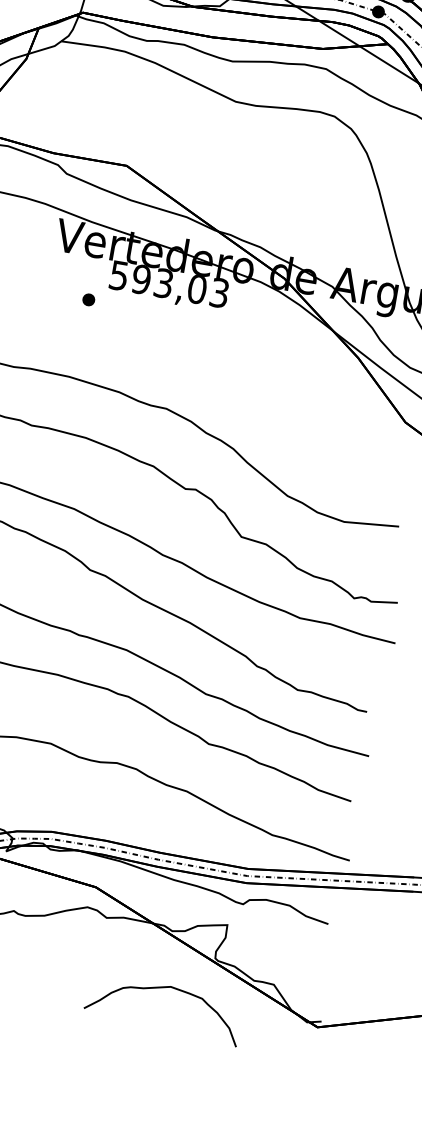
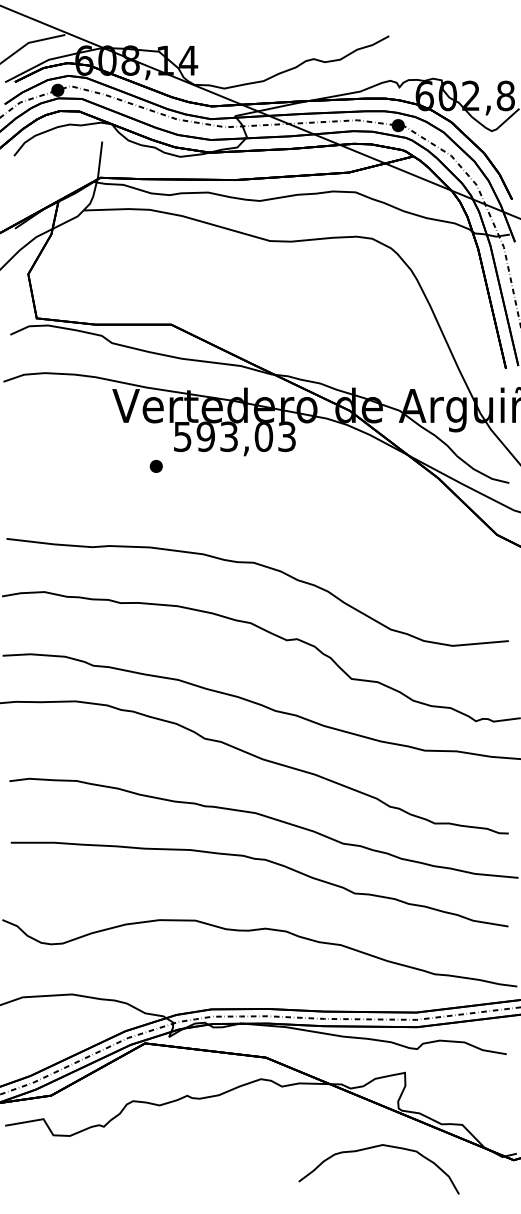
curve: (160, 988) -> (372, 1148), moved

